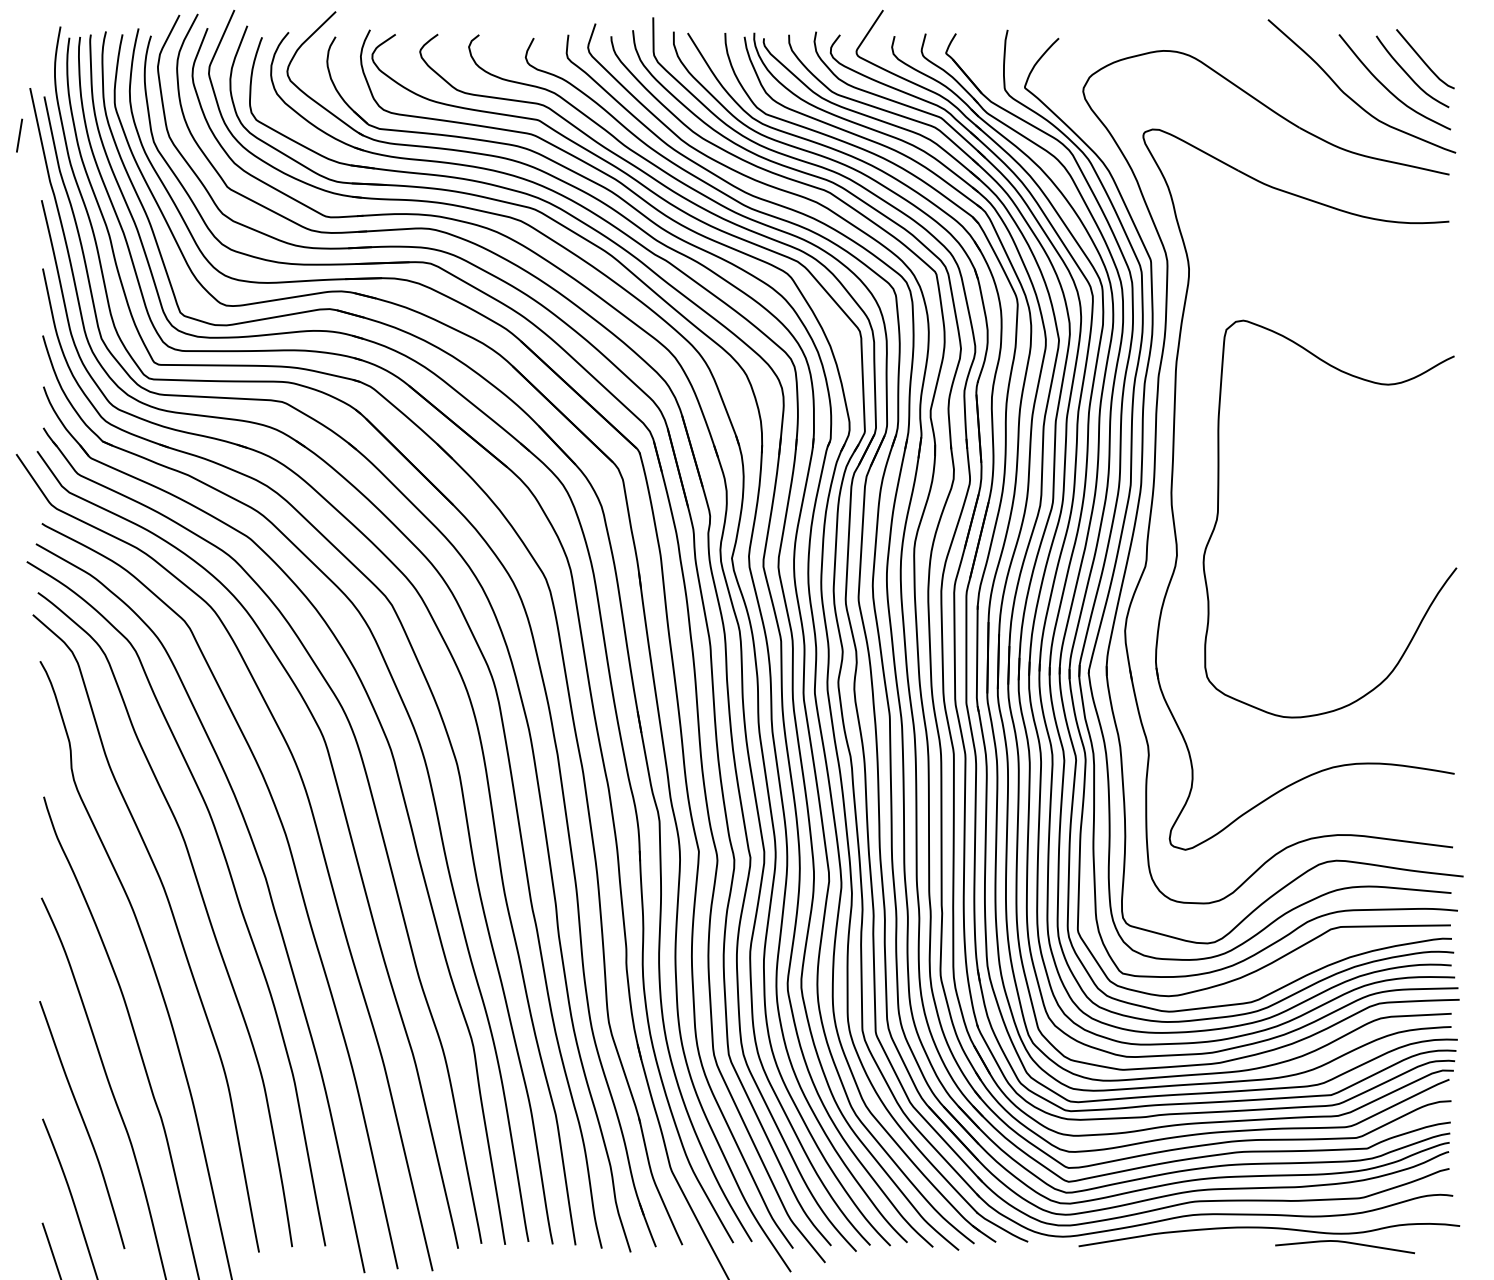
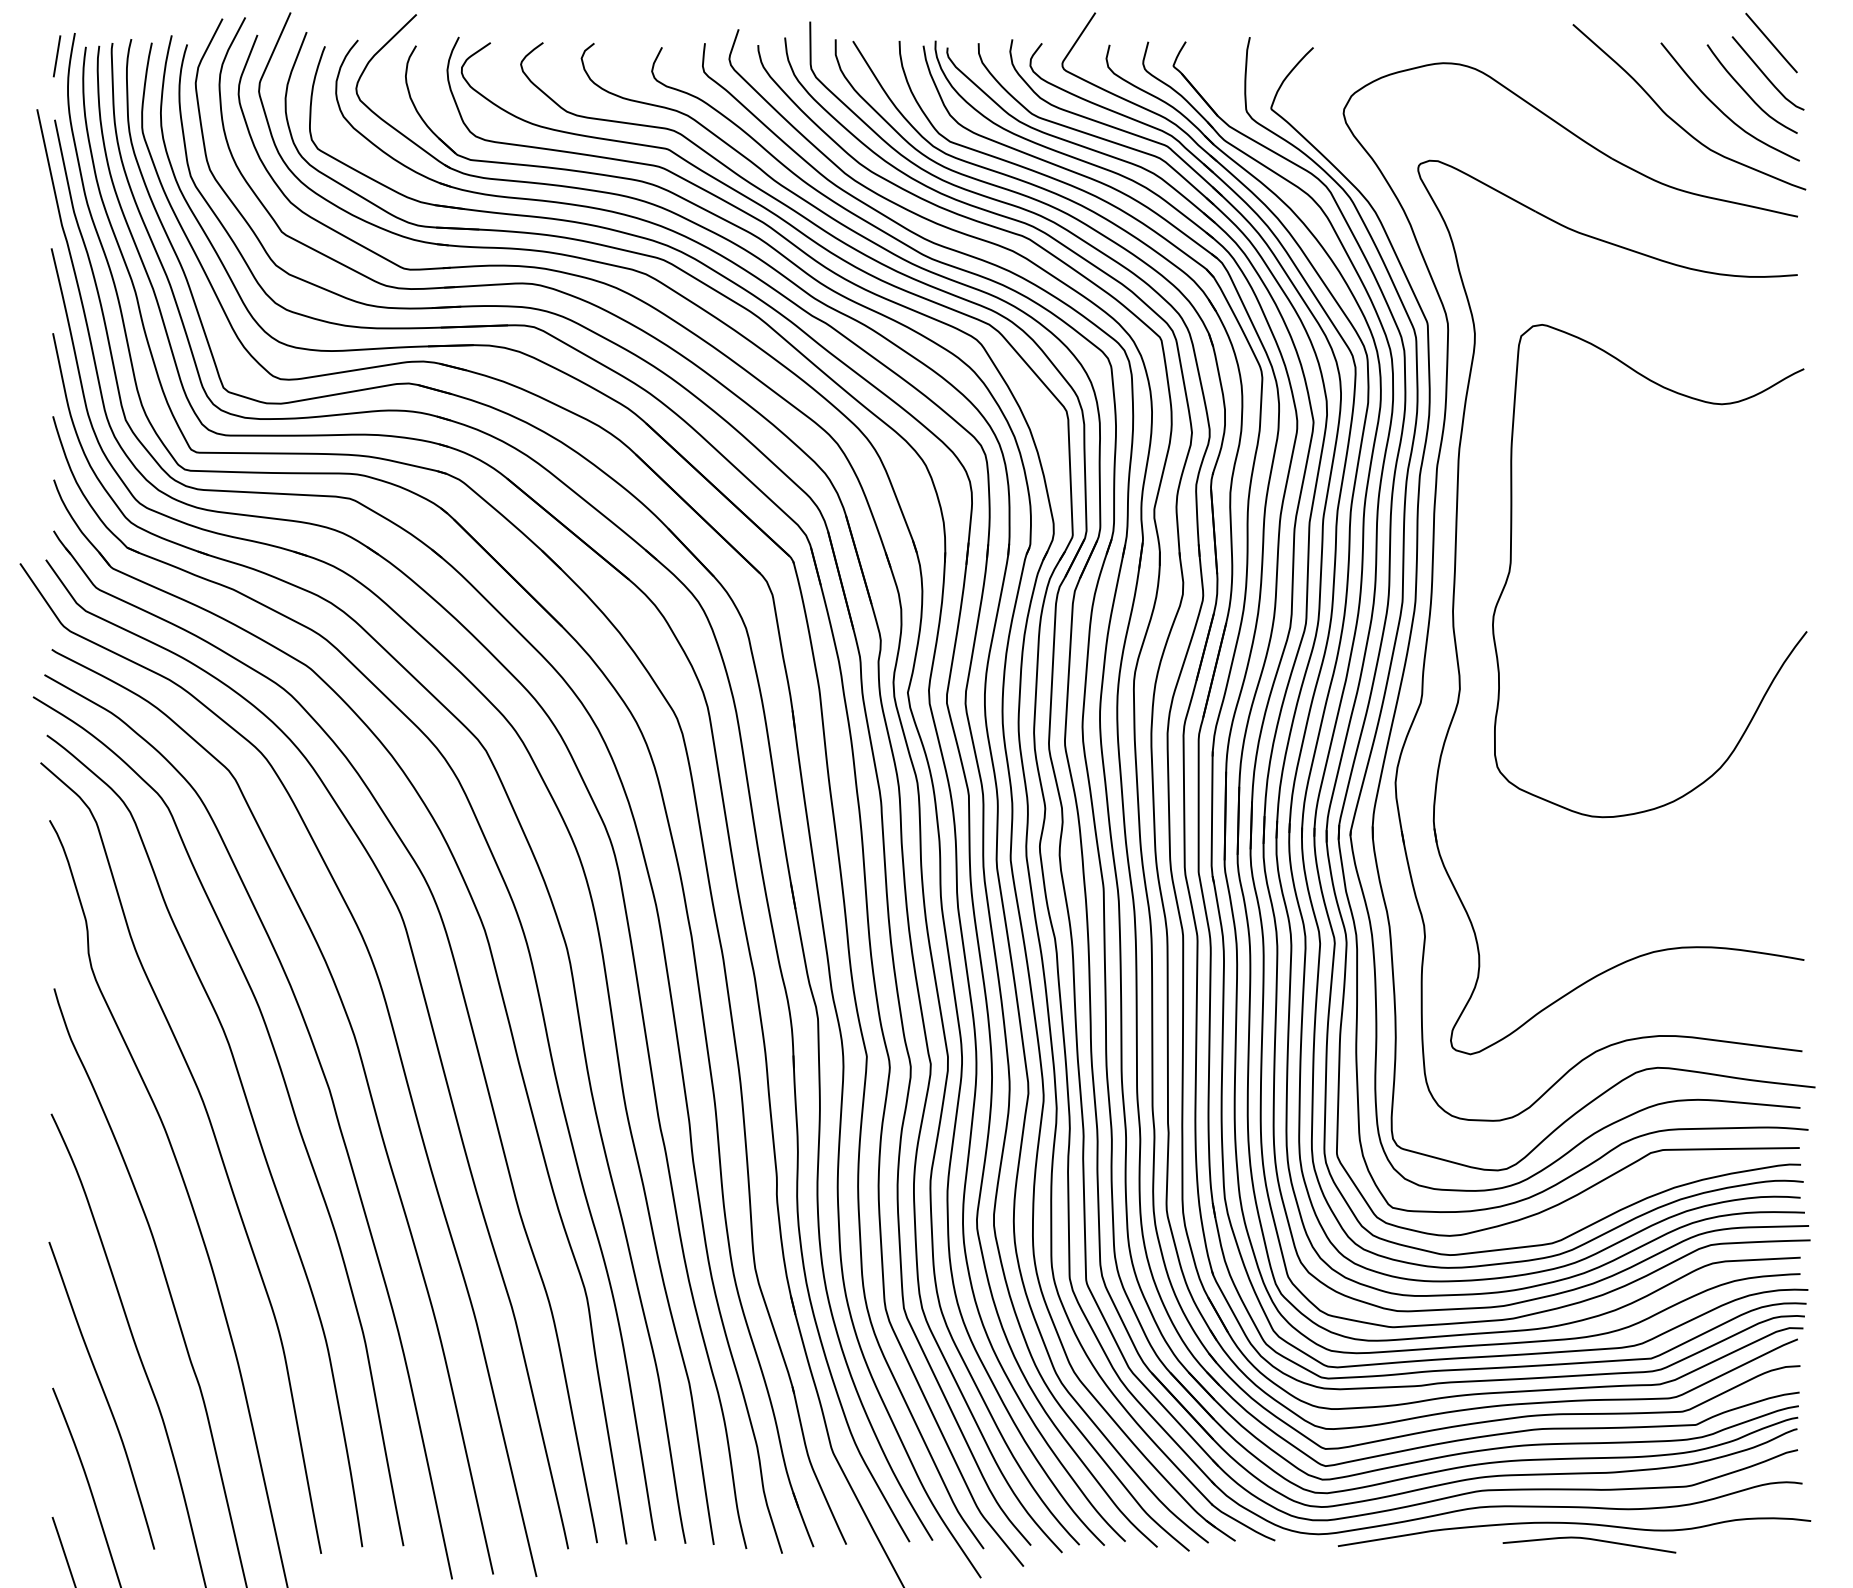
line: (1428, 34) -> (1771, 42), added
line: (19, 135) -> (56, 56), moved
curve: (1218, 515) -> (1511, 566), moved
curve: (1346, 1243) -> (1591, 1540), moved

